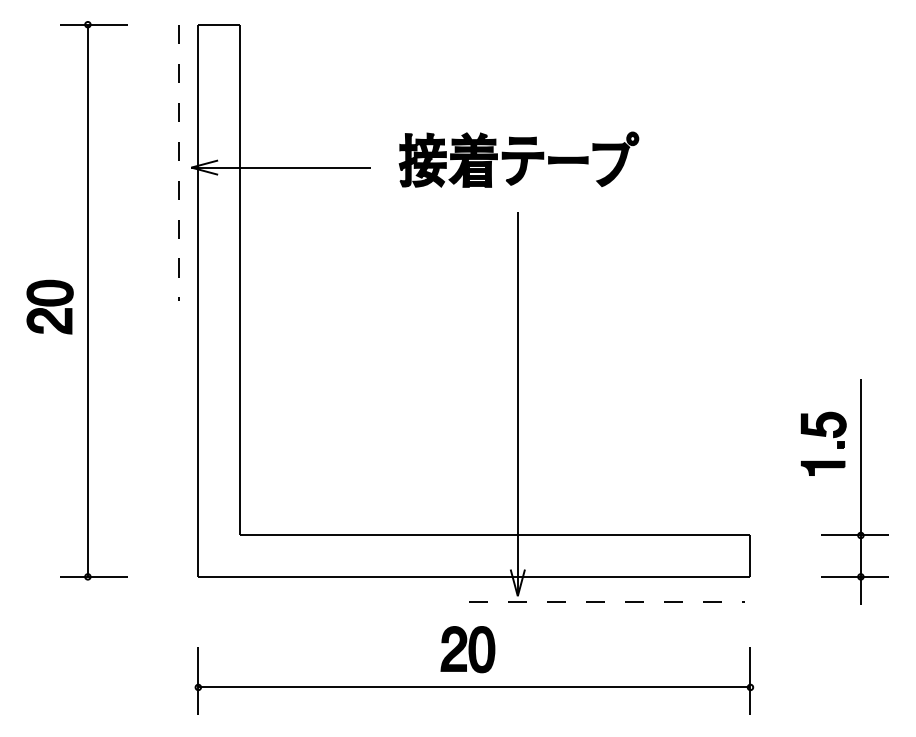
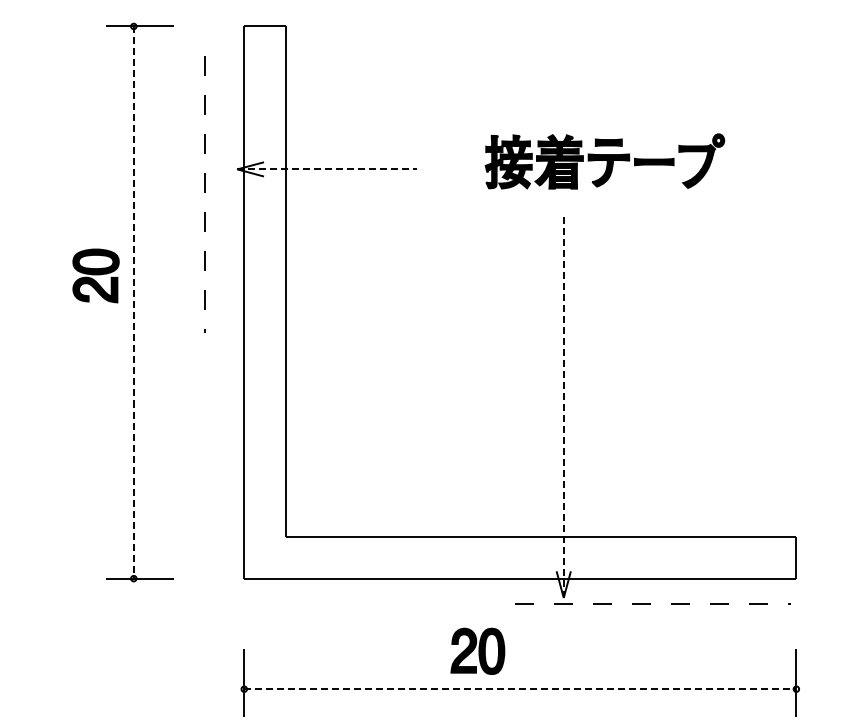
part: (518, 159) -> (604, 161), moved
line: (178, 160) -> (204, 192), moved
line: (281, 167) -> (327, 169), solid -> dashed
line: (87, 301) -> (133, 303), solid -> dashed
part: (49, 306) -> (95, 275), moved
line: (517, 404) -> (563, 406), solid -> dashed
part: (467, 649) -> (477, 651), moved
line: (474, 687) -> (520, 689), solid -> dashed

